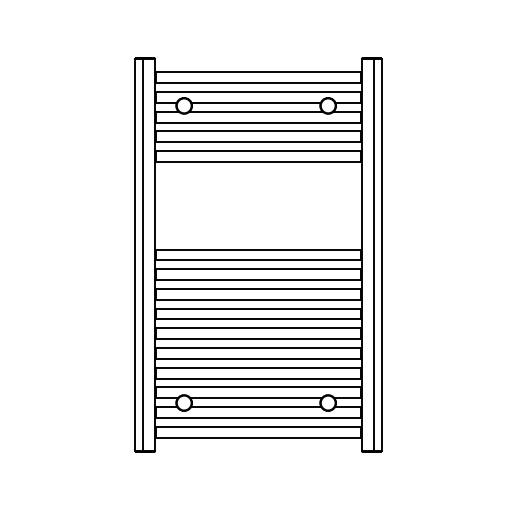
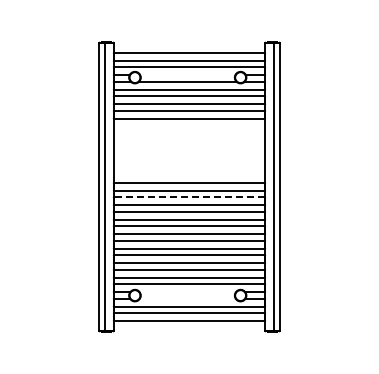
line: (255, 103) -> (187, 75), removed
line: (258, 269) -> (189, 197), solid -> dashed
line: (255, 398) -> (187, 292), removed
line: (255, 406) -> (187, 298), removed

